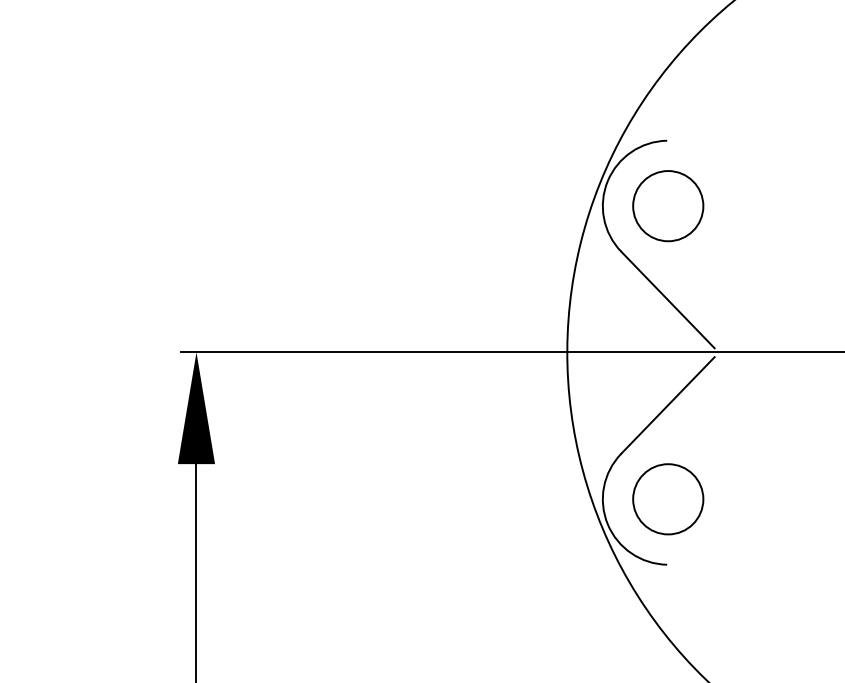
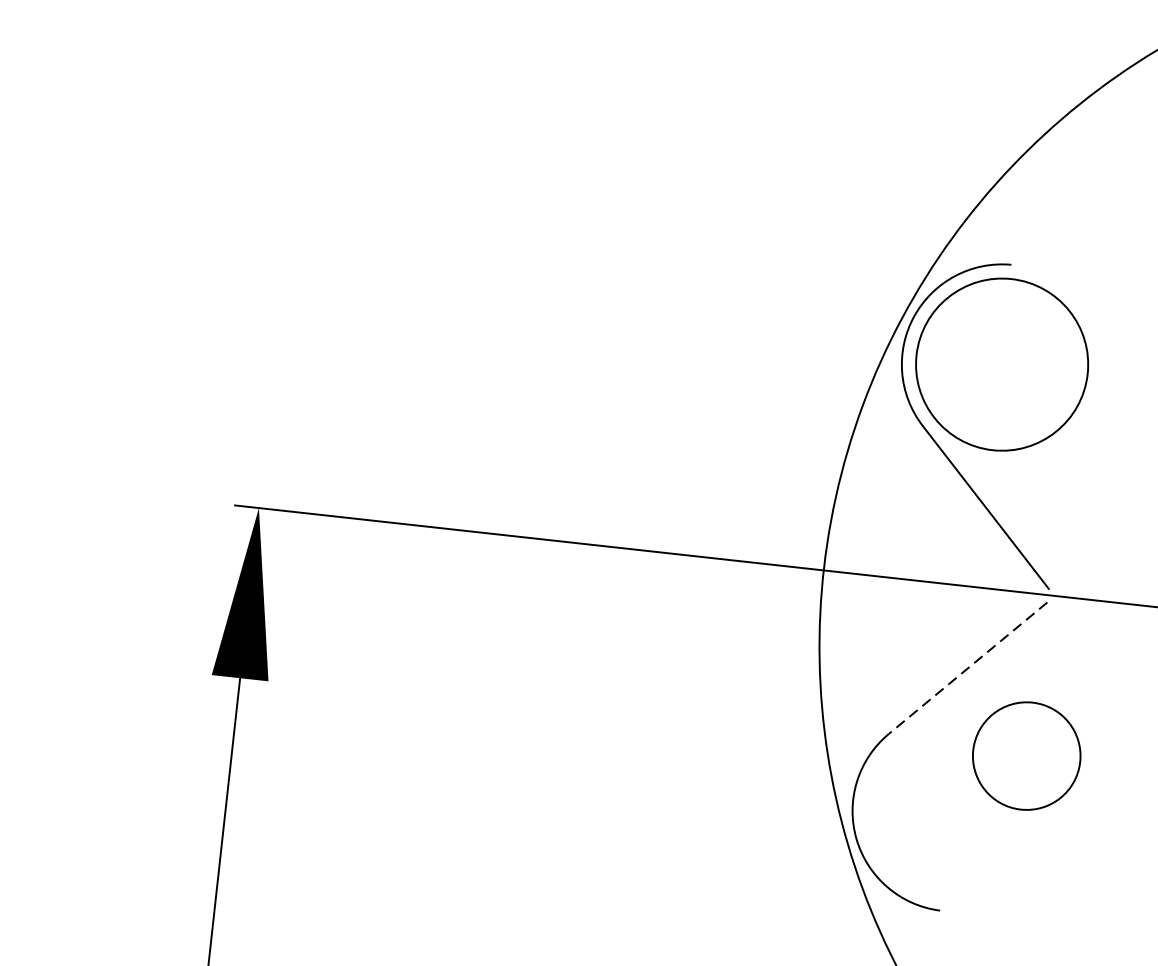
circle: (668, 206) -> (1002, 365), size x1.6
line: (667, 405) -> (967, 668), solid -> dashed
circle: (668, 499) -> (1027, 756), moved

